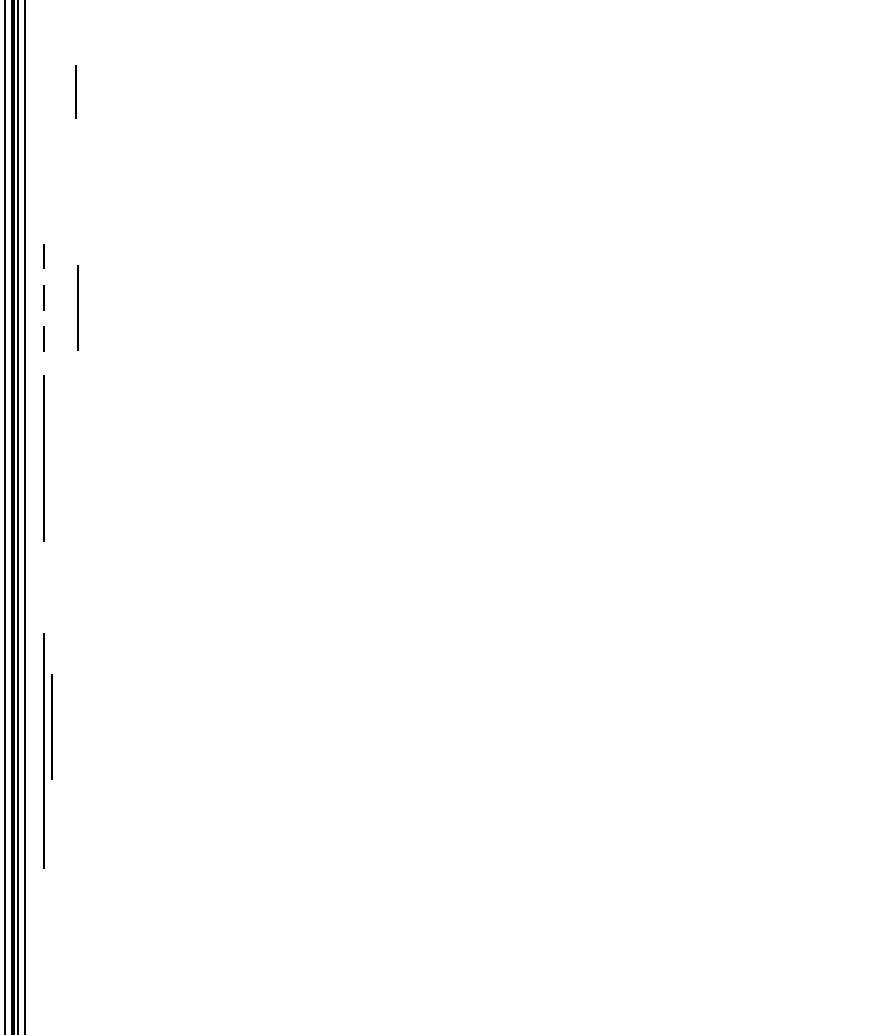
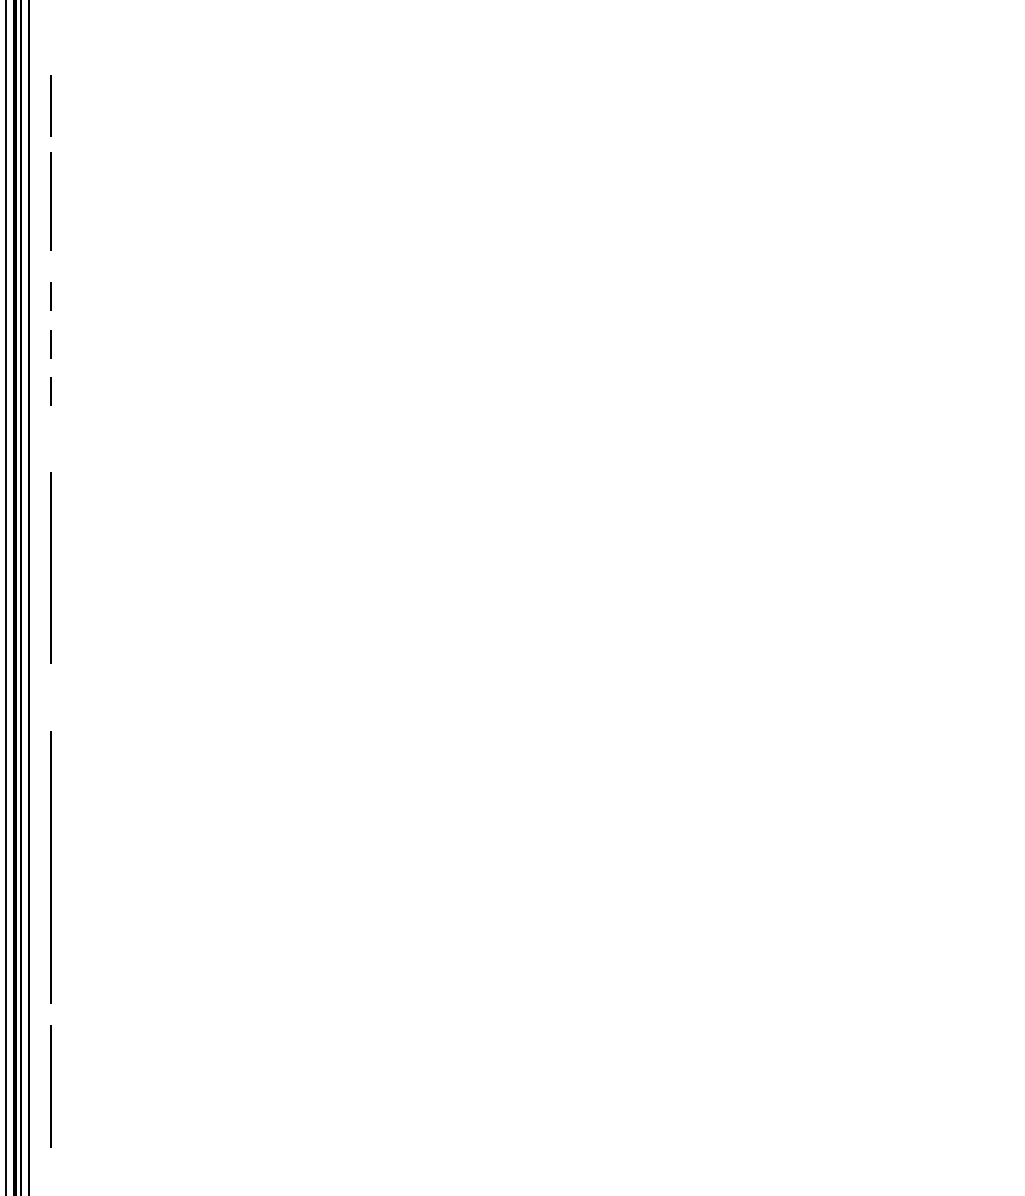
line: (75, 91) -> (50, 105), moved
line: (77, 307) -> (50, 201), moved
line: (43, 458) -> (50, 567), moved
line: (52, 727) -> (50, 1086), moved

